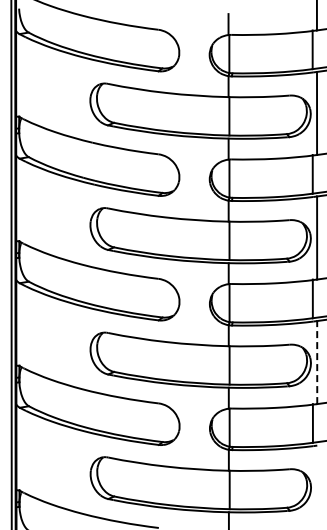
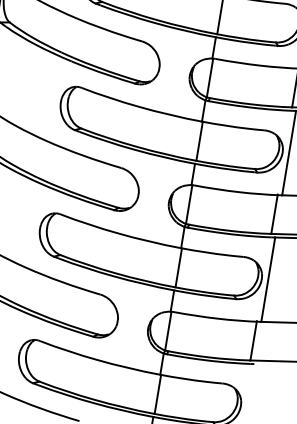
line: (317, 362) -> (268, 279), dashed -> solid

